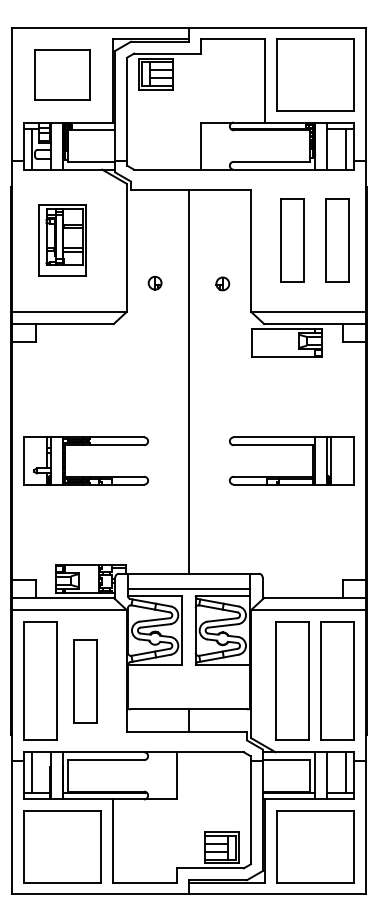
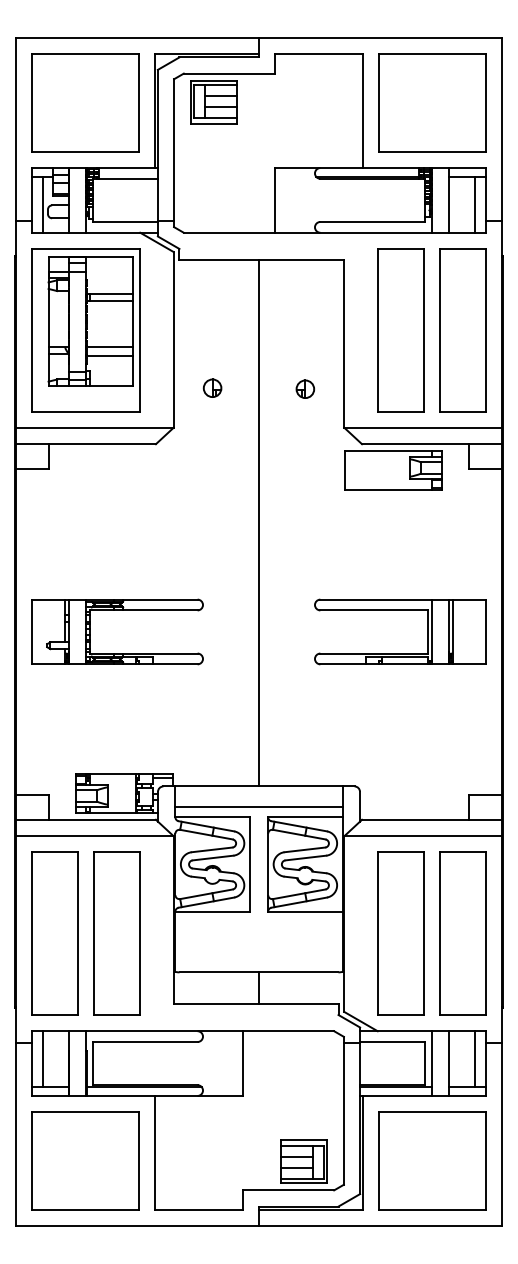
part: (62, 74) -> (85, 102), size x1.43
part: (62, 240) -> (85, 329), size x1.67
part: (292, 240) -> (400, 329), size x1.43
part: (337, 240) -> (462, 329), size x1.43
part: (85, 680) -> (117, 932), size x1.43

